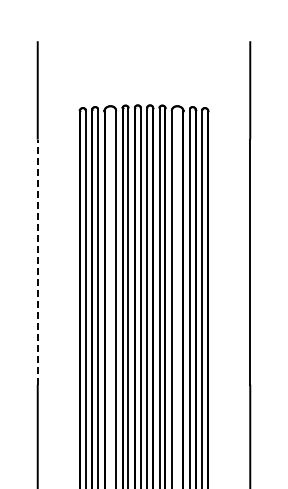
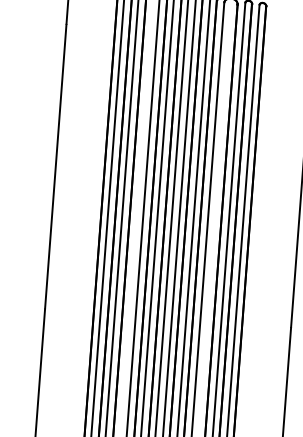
line: (37, 262) -> (55, 167), dashed -> solid

